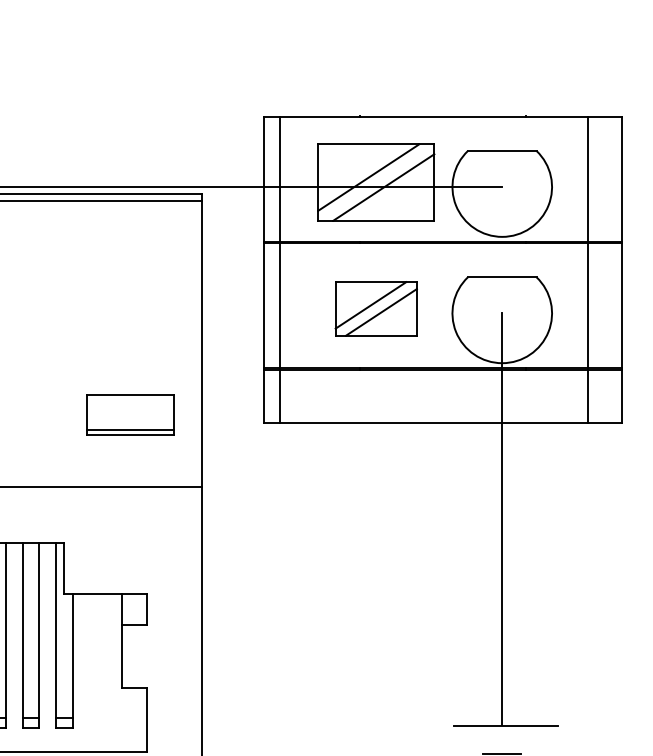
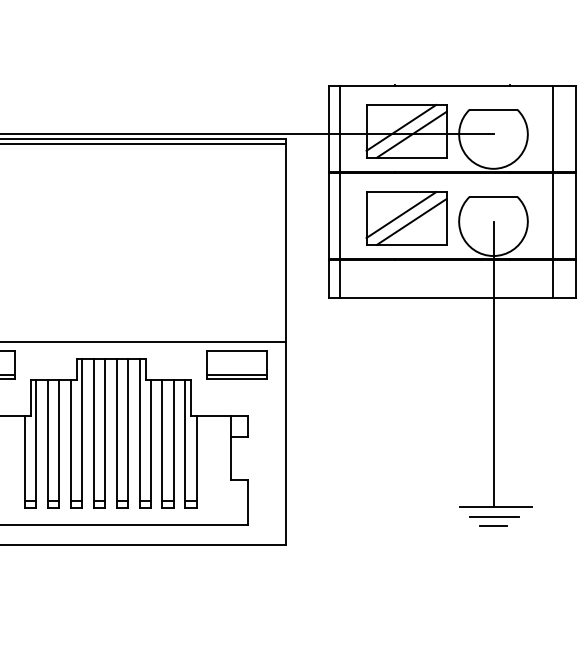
part: (376, 308) -> (406, 218), size x1.43
part: (129, 414) -> (236, 364), moved
line: (503, 740) -> (494, 516), added

